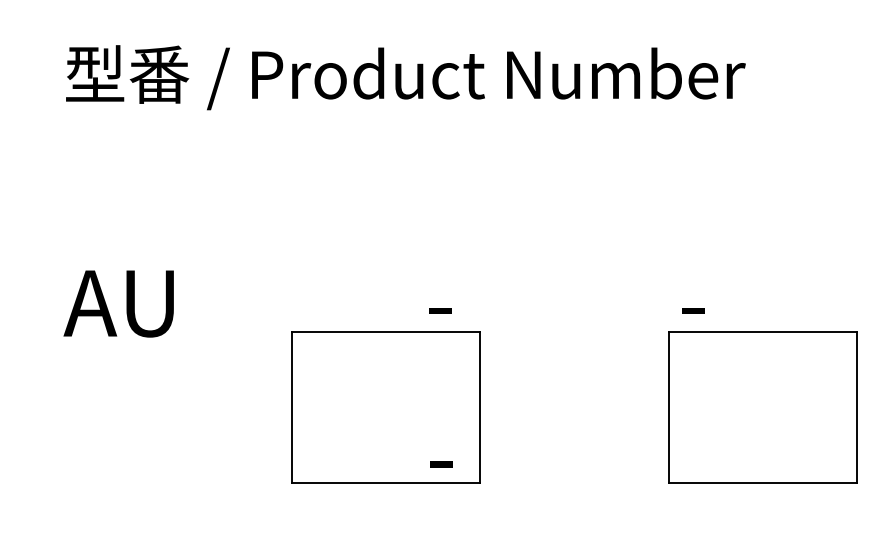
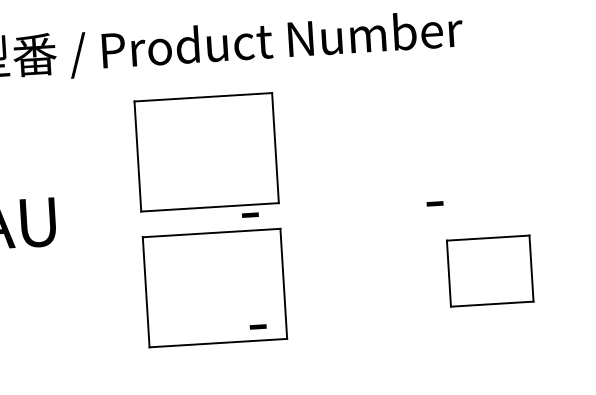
part: (385, 221) -> (206, 152), added
part: (762, 407) -> (489, 270), size x0.6

